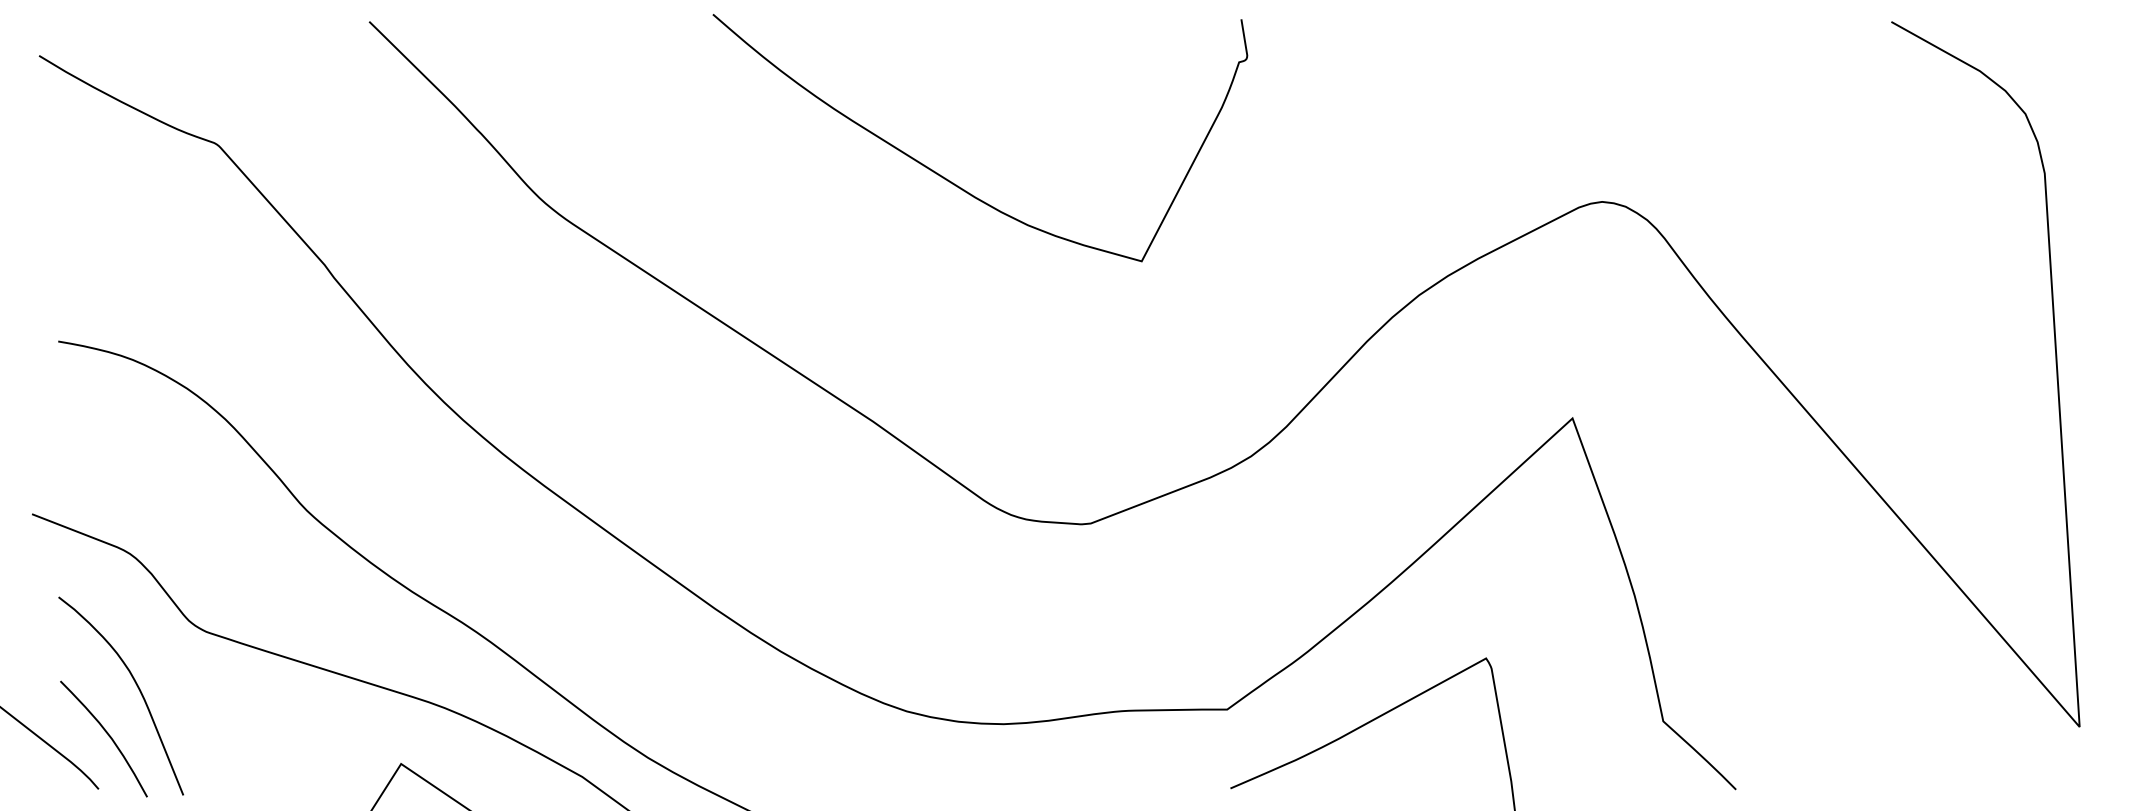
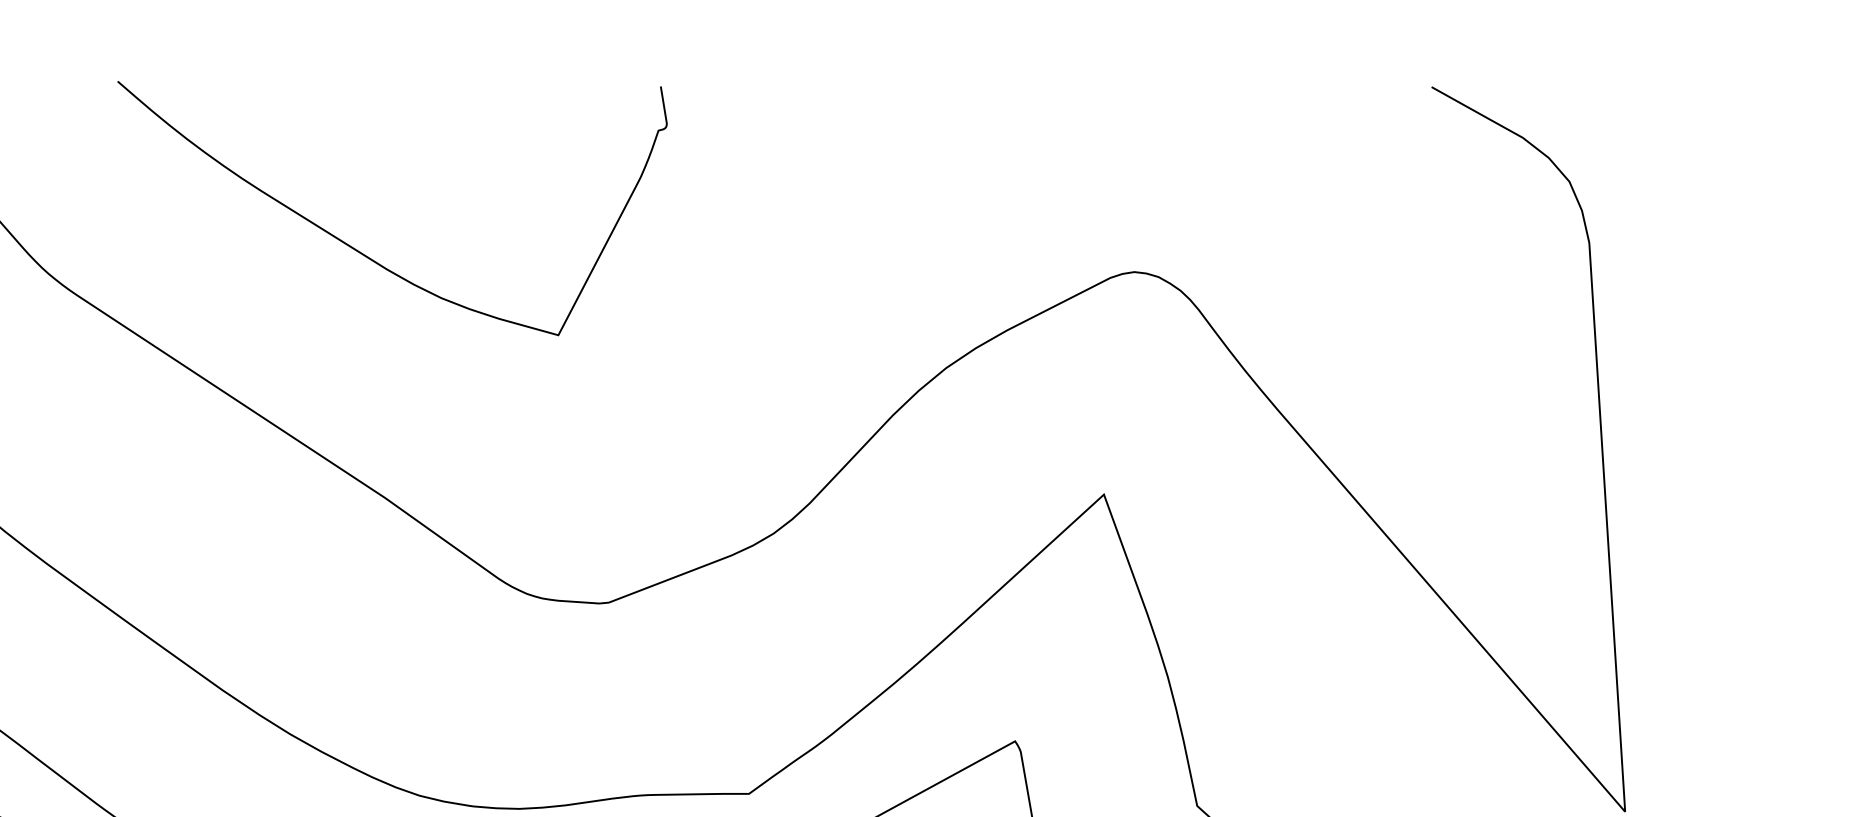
curve: (950, 180) -> (361, 252), moved

